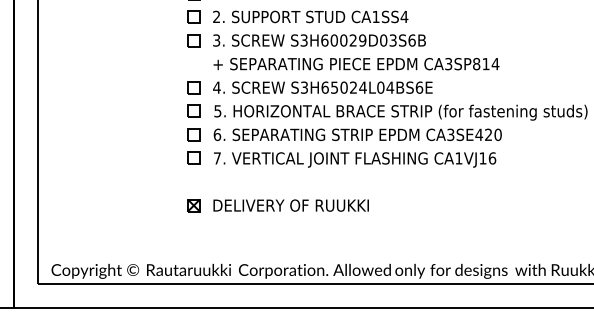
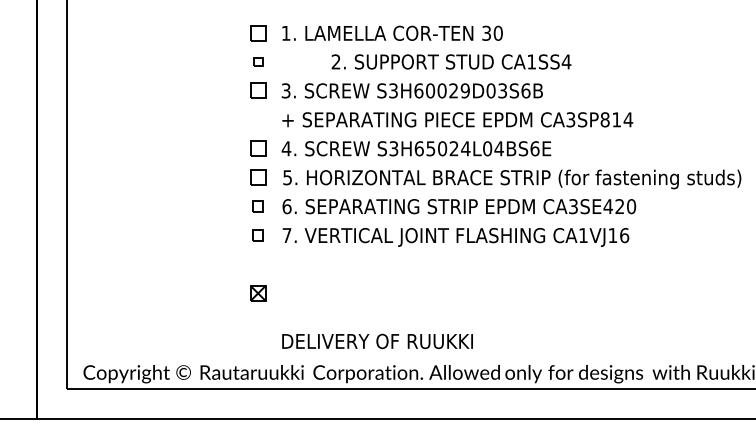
part: (194, 16) -> (258, 61), size x0.6
text: (310, 16) -> (451, 61), moved
part: (194, 134) -> (258, 206), size x0.7
part: (194, 158) -> (258, 235), size x0.7
text: (291, 205) -> (377, 341), moved

